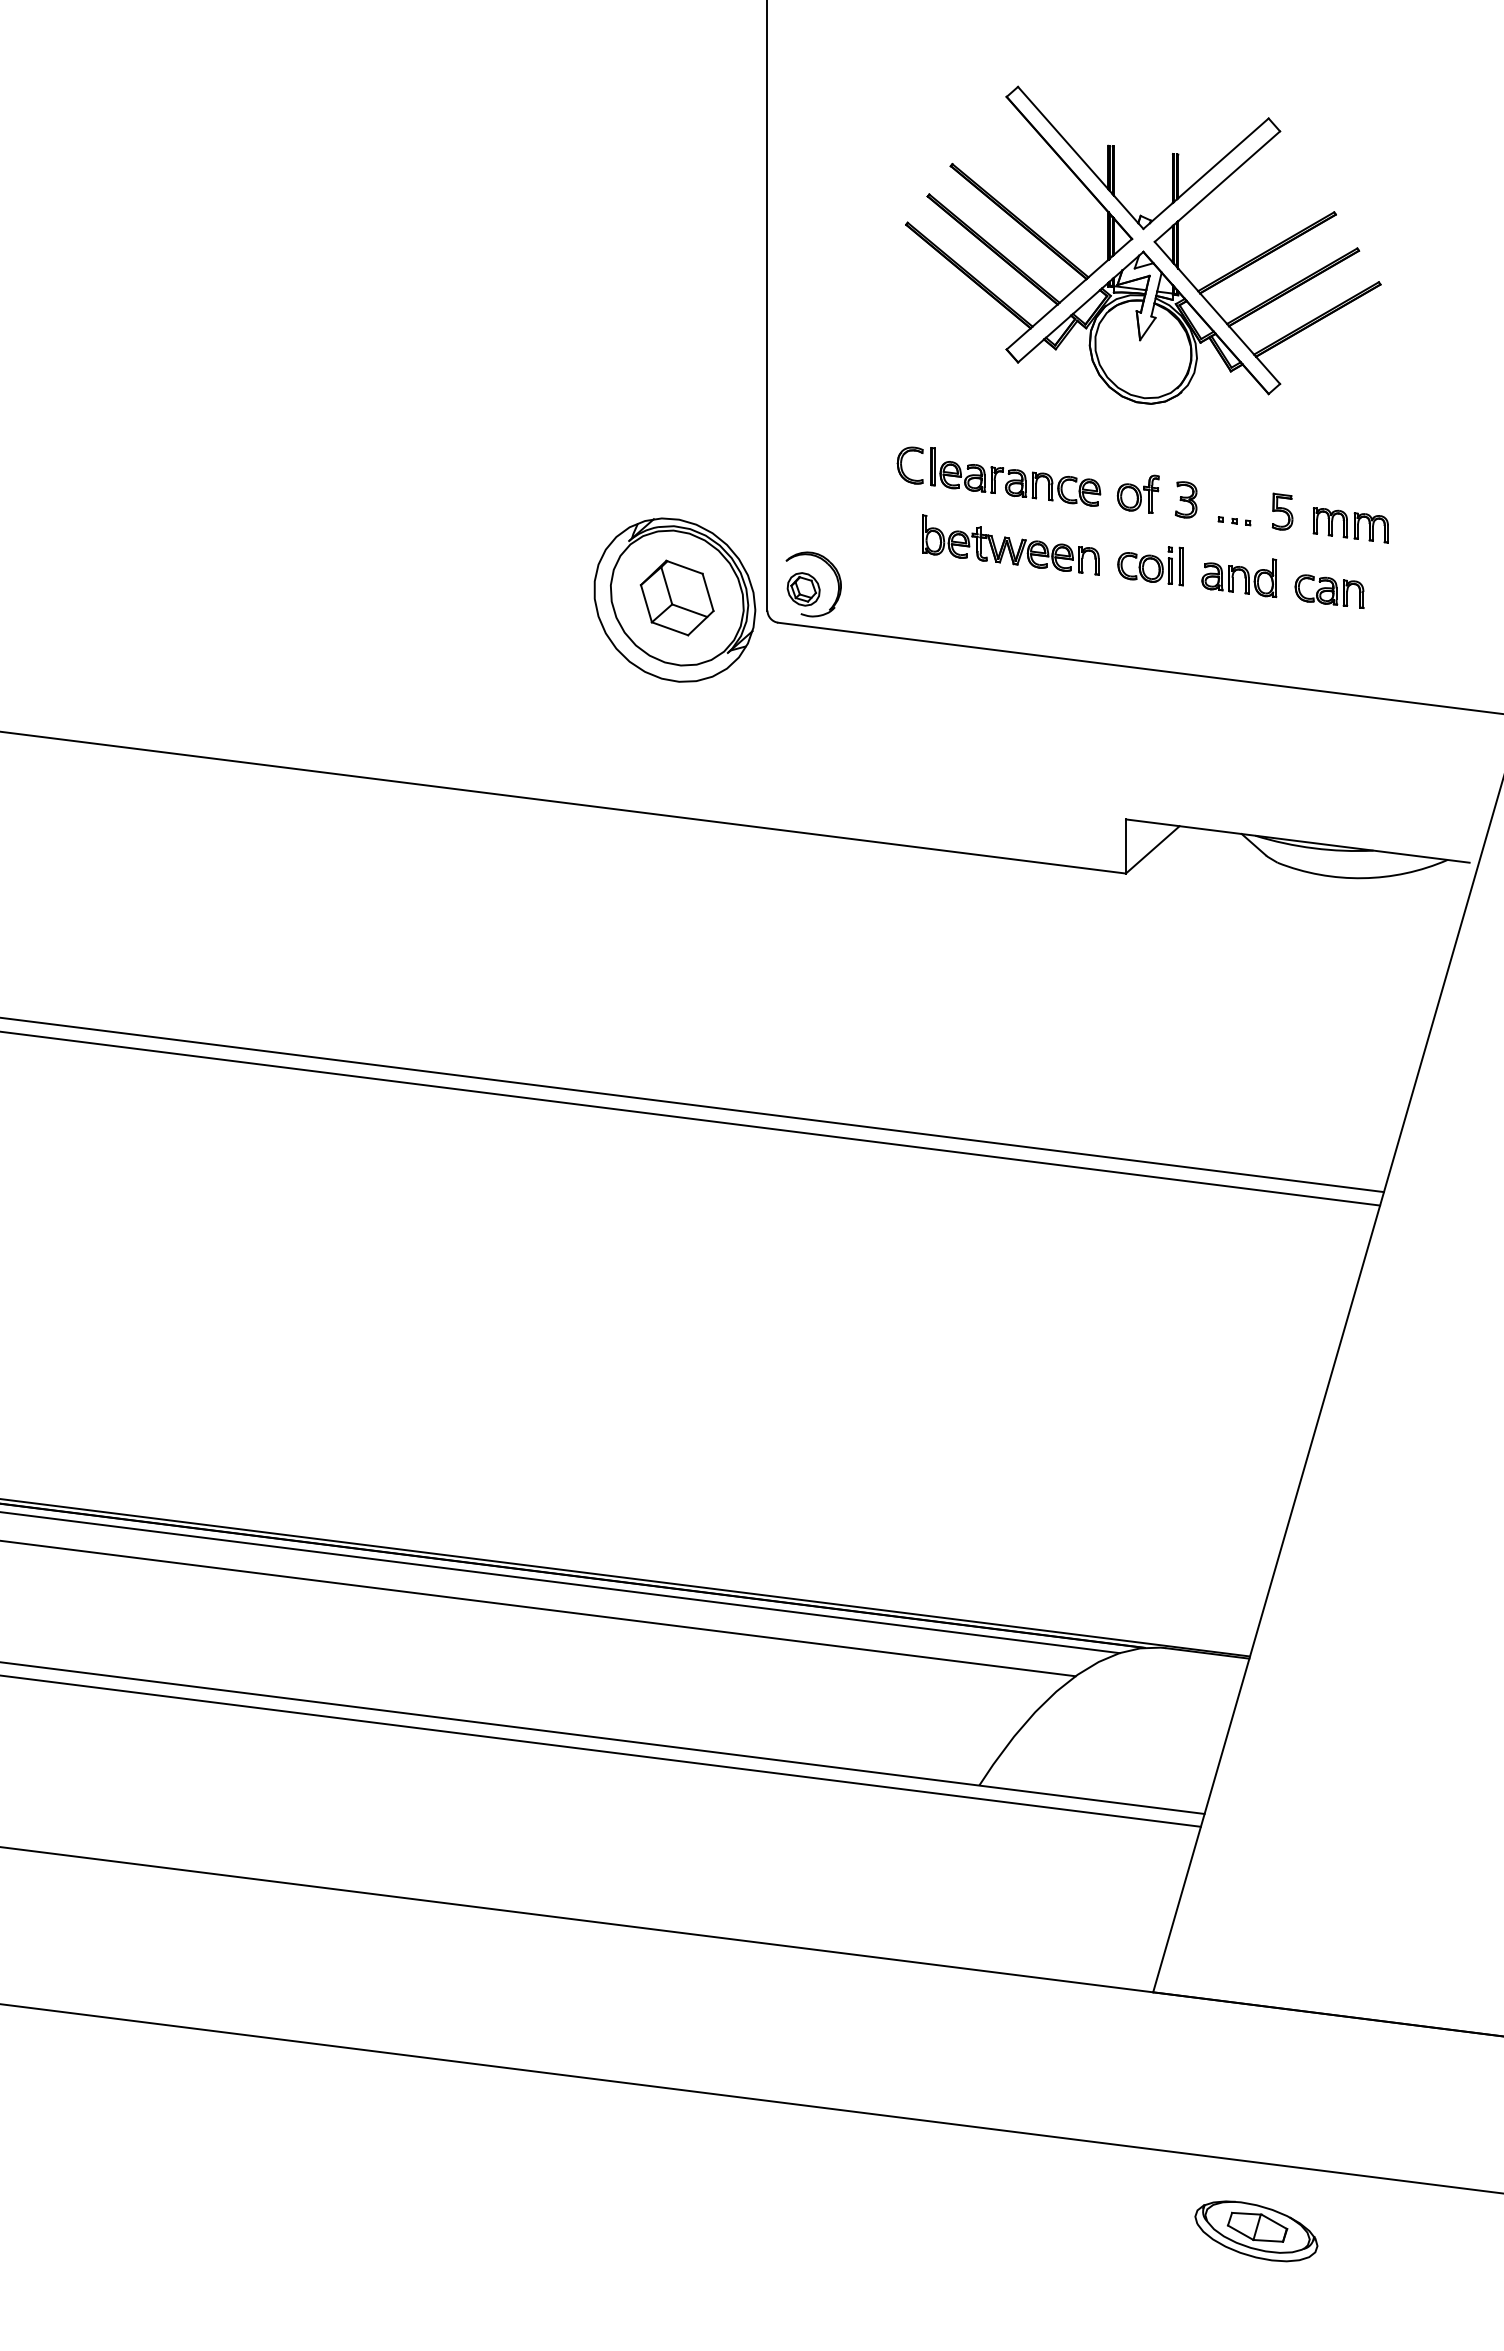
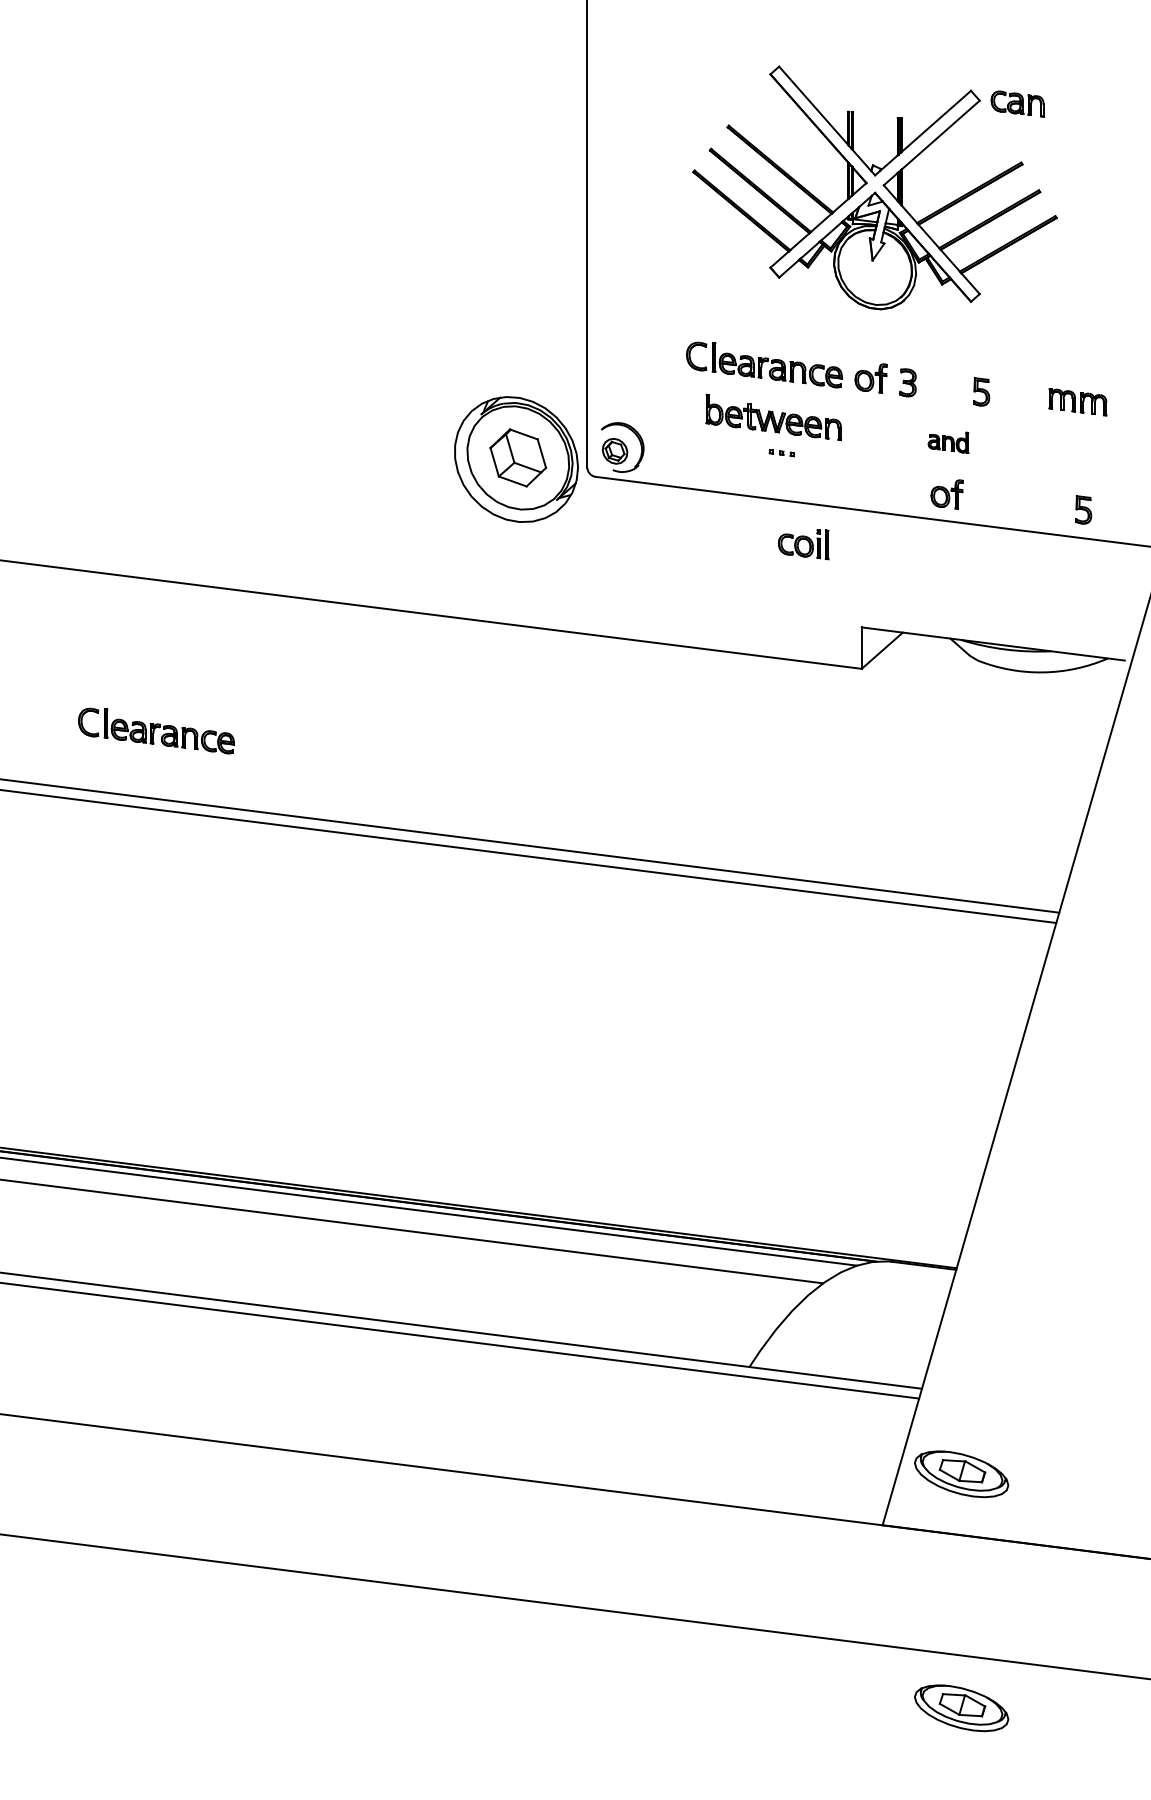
part: (1234, 521) -> (781, 453), moved
part: (1350, 525) -> (1077, 402), moved
part: (1150, 566) -> (803, 544), moved
part: (1239, 577) -> (948, 442), size x0.7
part: (1329, 590) -> (1017, 103), moved
part: (1236, 645) -> (946, 494), added
part: (1415, 665) -> (1083, 509), added
part: (204, 954) -> (156, 730), added
part: (1256, 1925) -> (961, 1474), added

